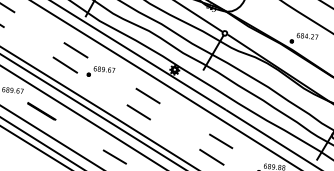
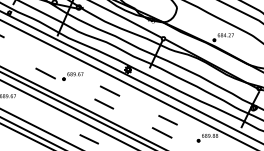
line: (75, 50) -> (52, 61), removed
line: (41, 110) -> (30, 109), removed

